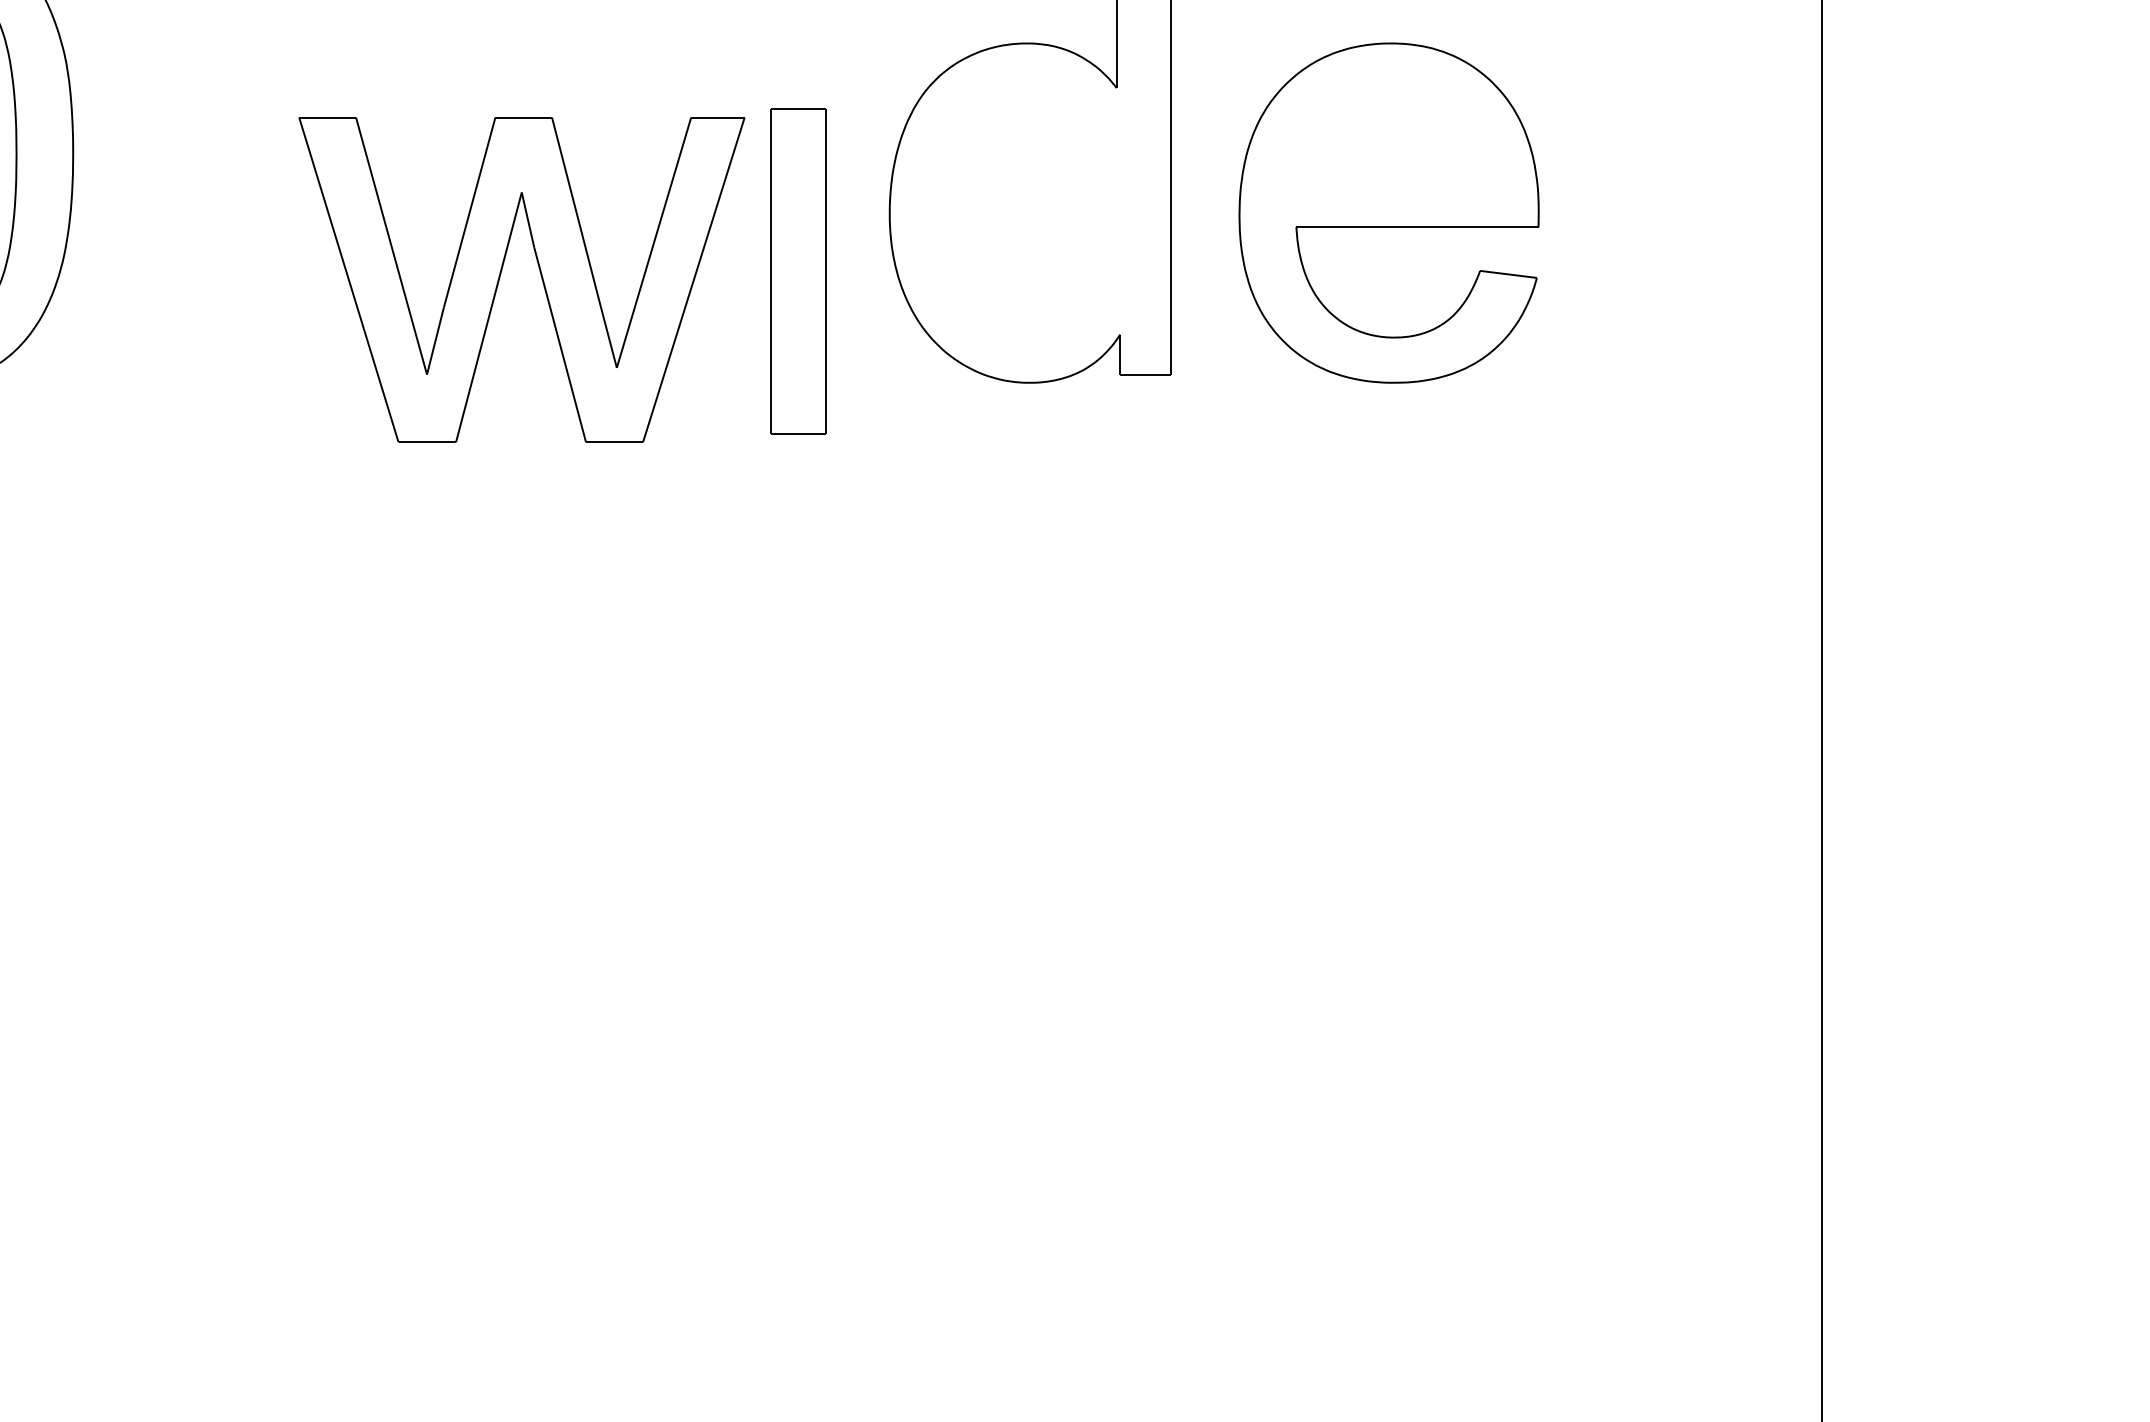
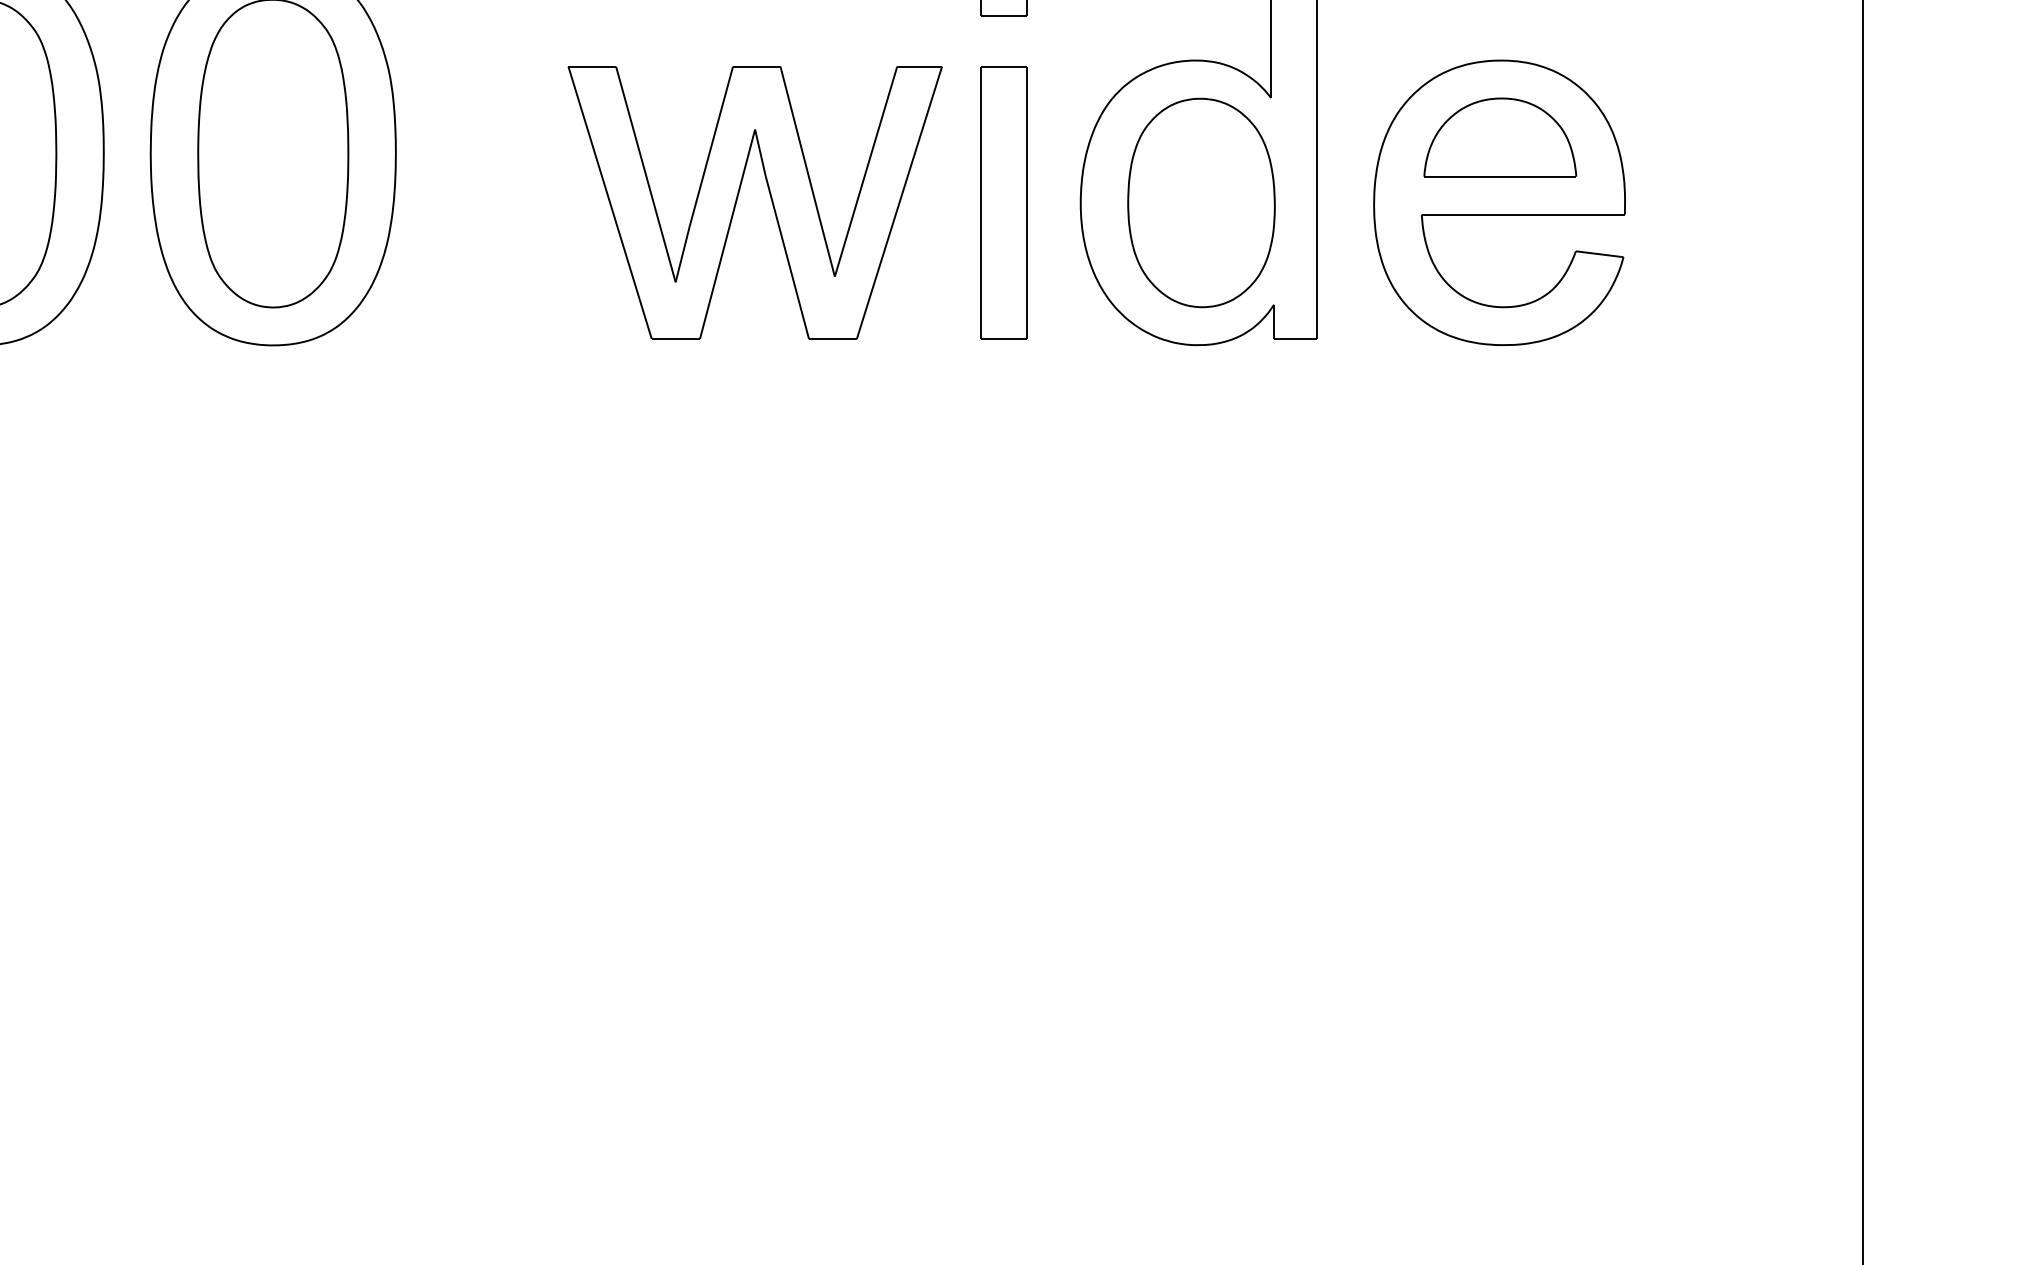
part: (1390, 135) -> (1500, 137), added
part: (1033, 212) -> (1201, 202), added
part: (797, 271) -> (1003, 202), moved
part: (540, 274) -> (770, 198), moved

